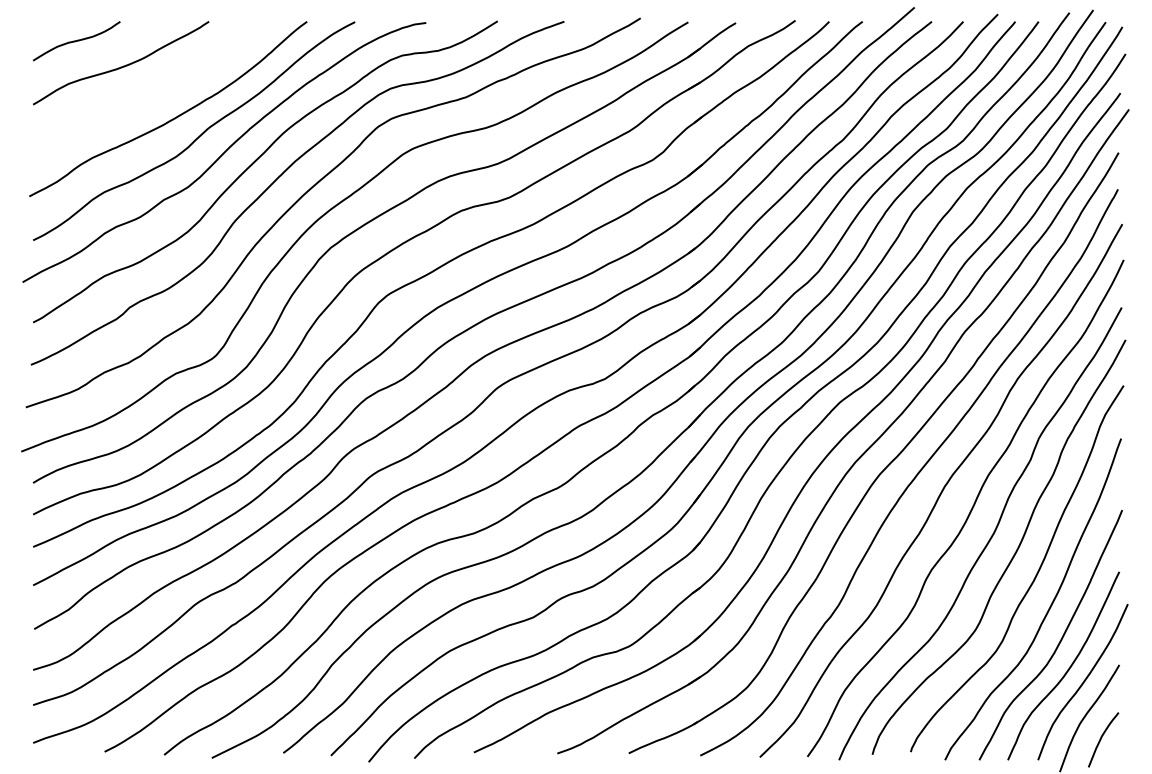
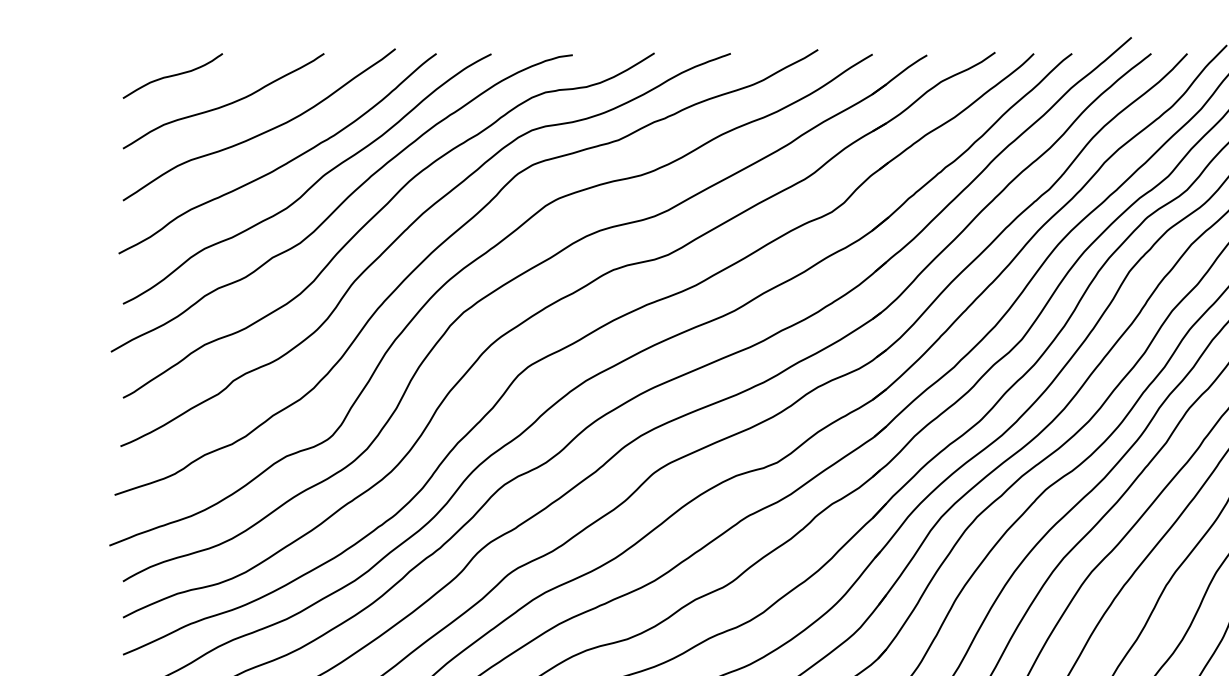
curve: (154, 90) -> (261, 132), added

